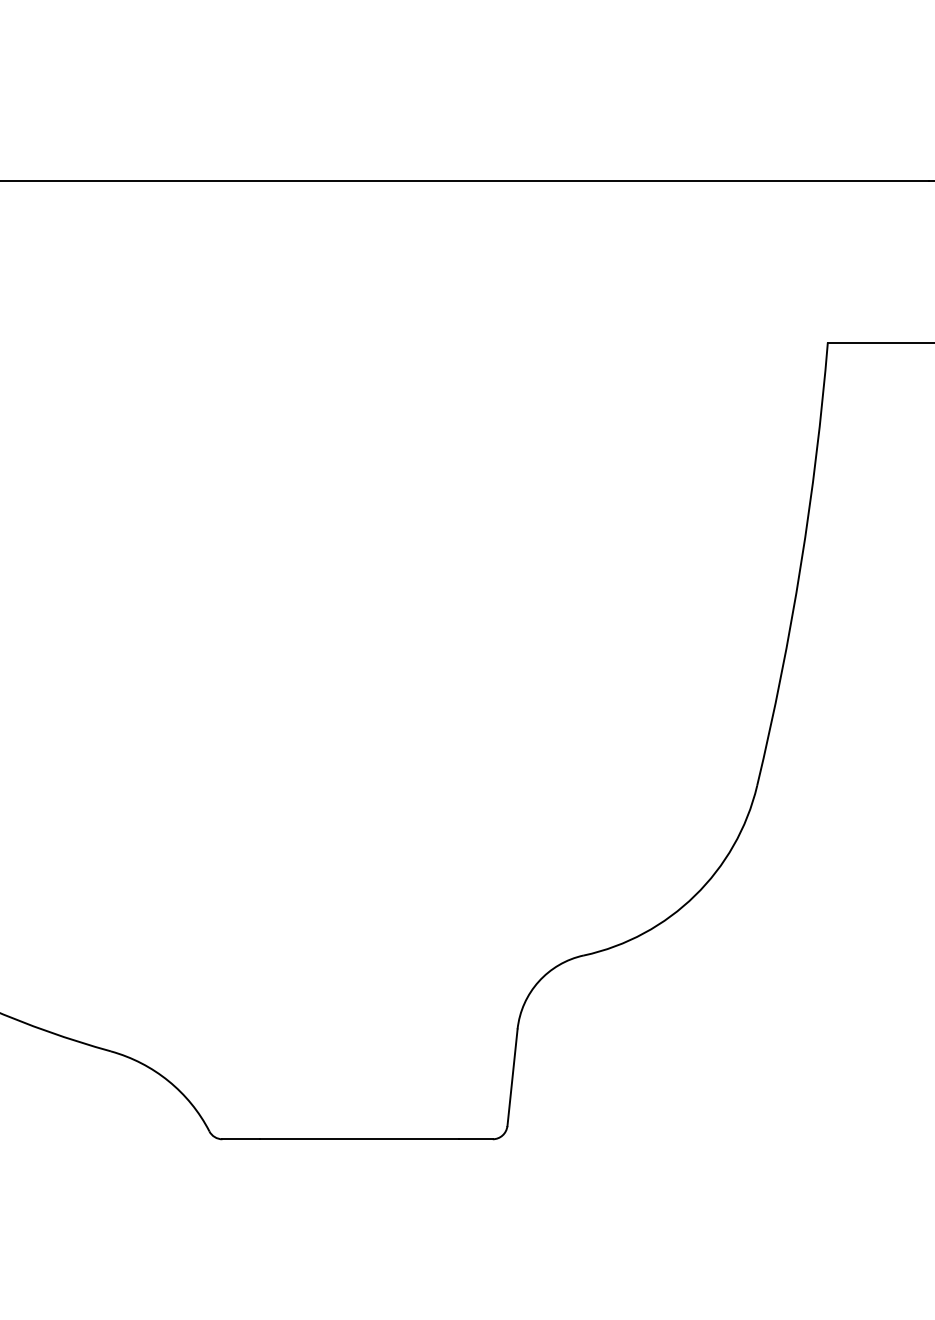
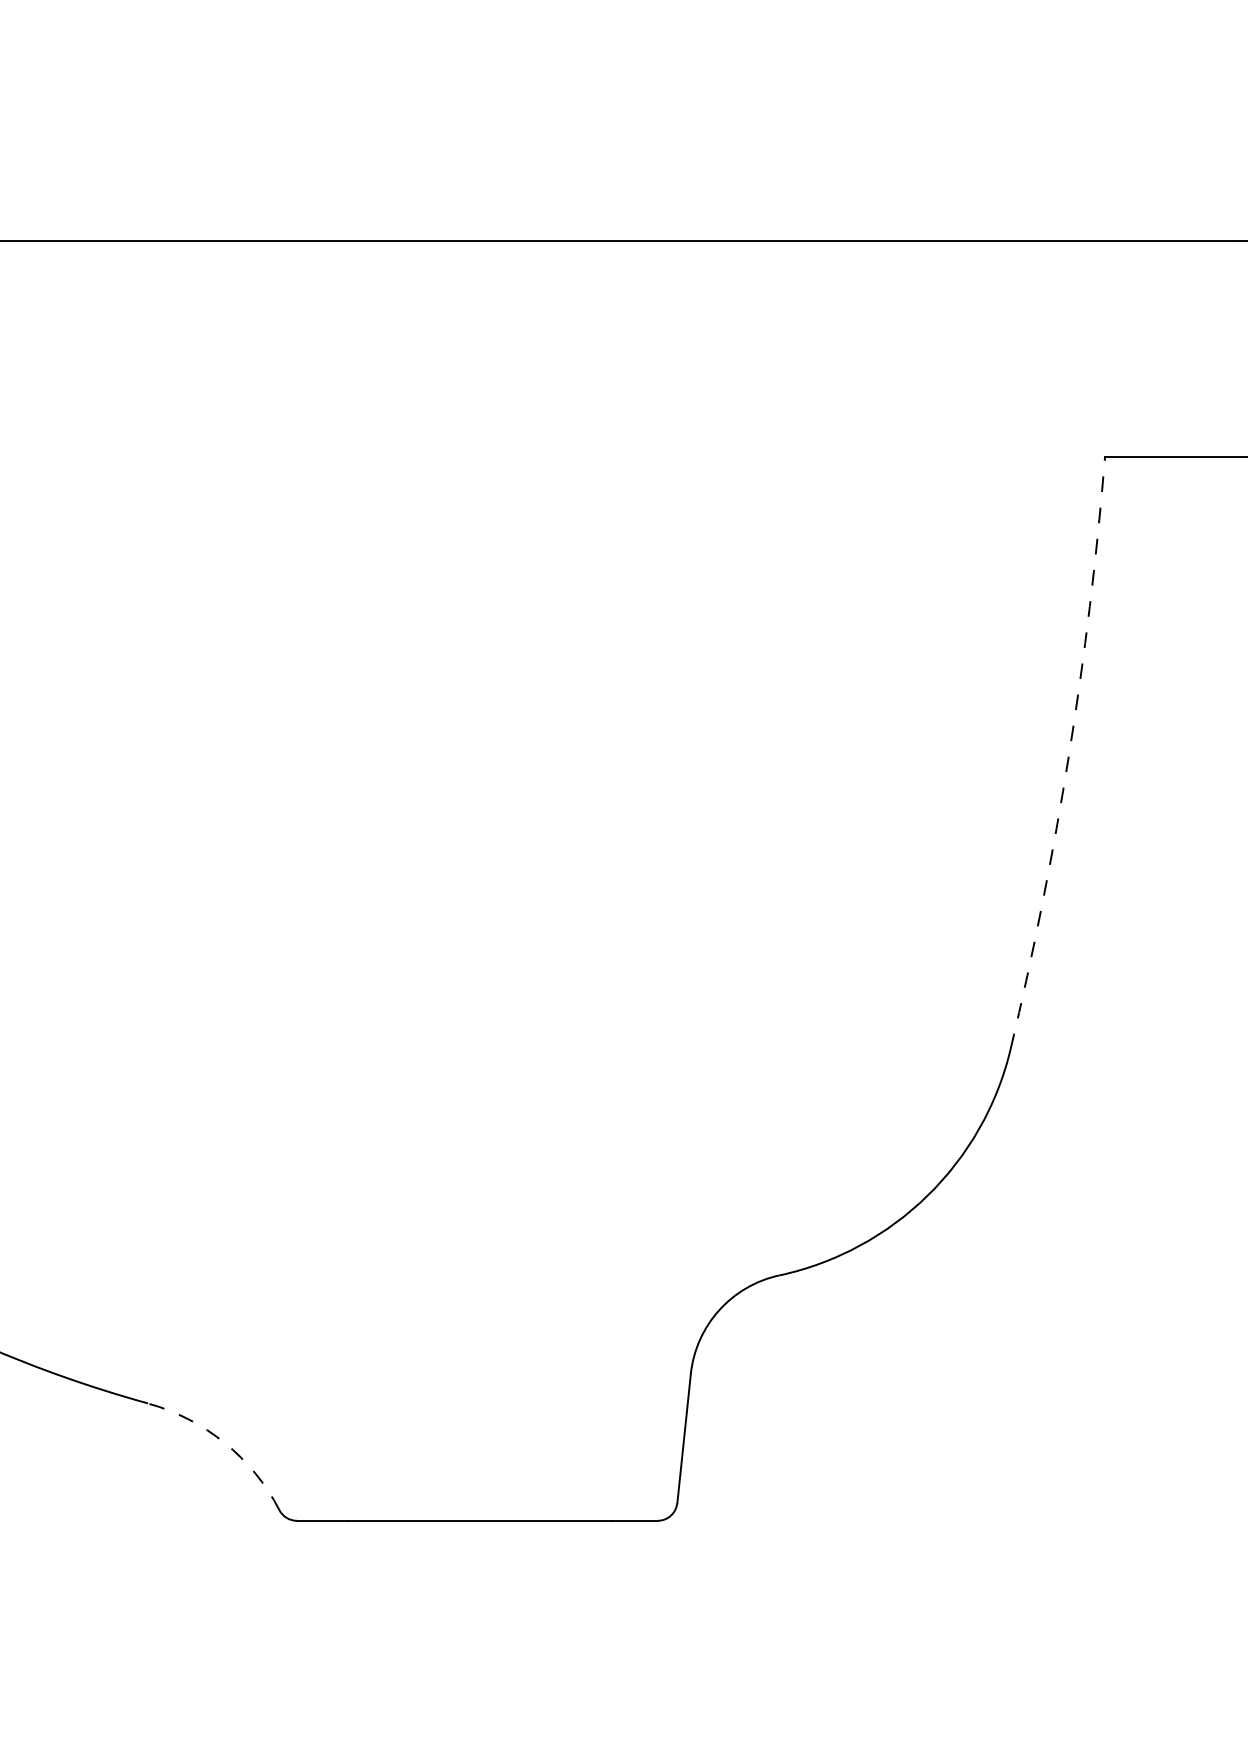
arc: (801, 565) -> (1069, 754), solid -> dashed
arc: (168, 1081) -> (224, 1443), solid -> dashed

